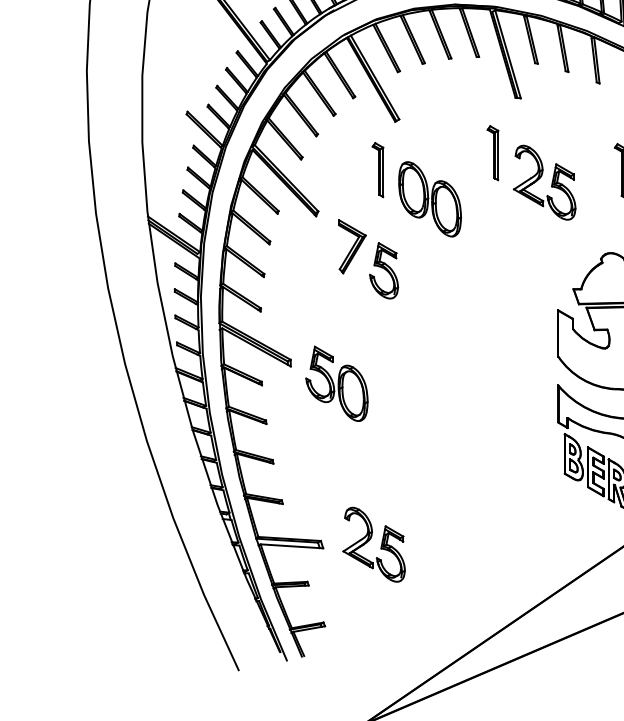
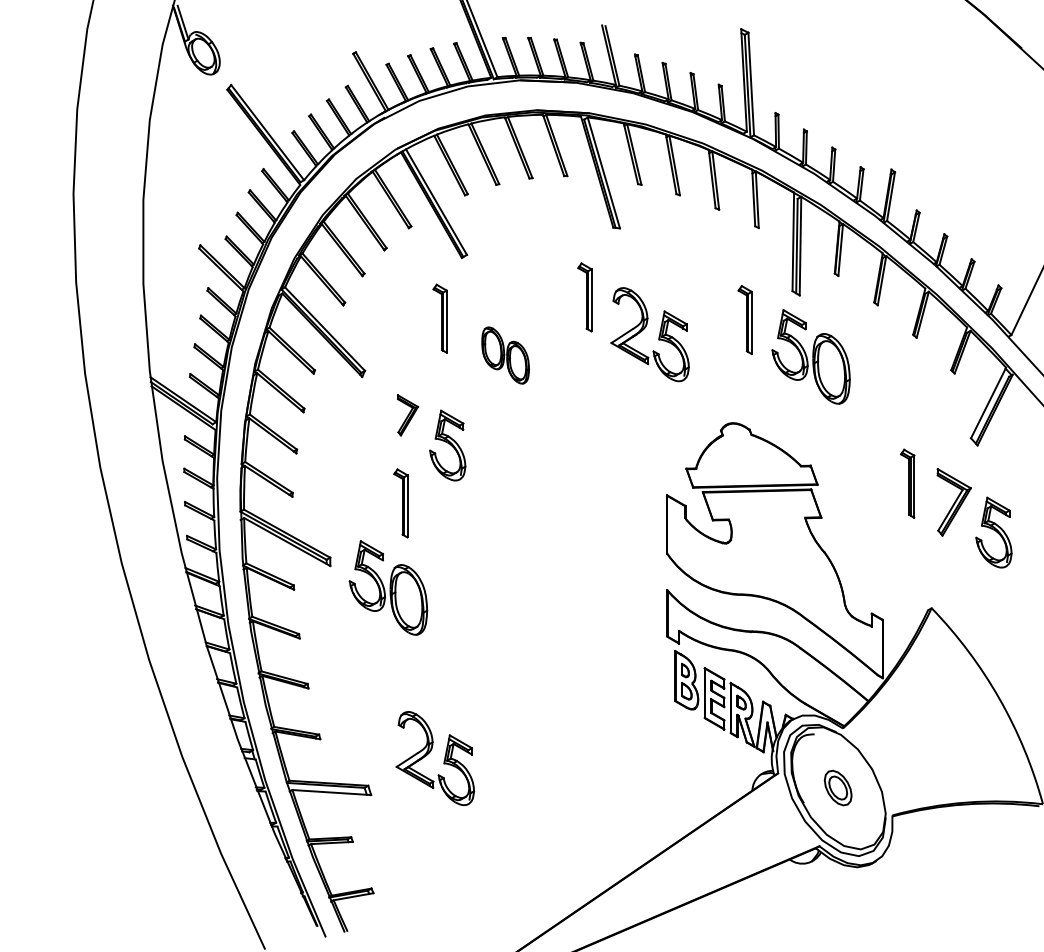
part: (429, 199) -> (505, 355), size x0.6
part: (352, 246) -> (407, 415), size x0.6
part: (346, 316) -> (400, 503), added
part: (370, 539) -> (430, 752), moved

